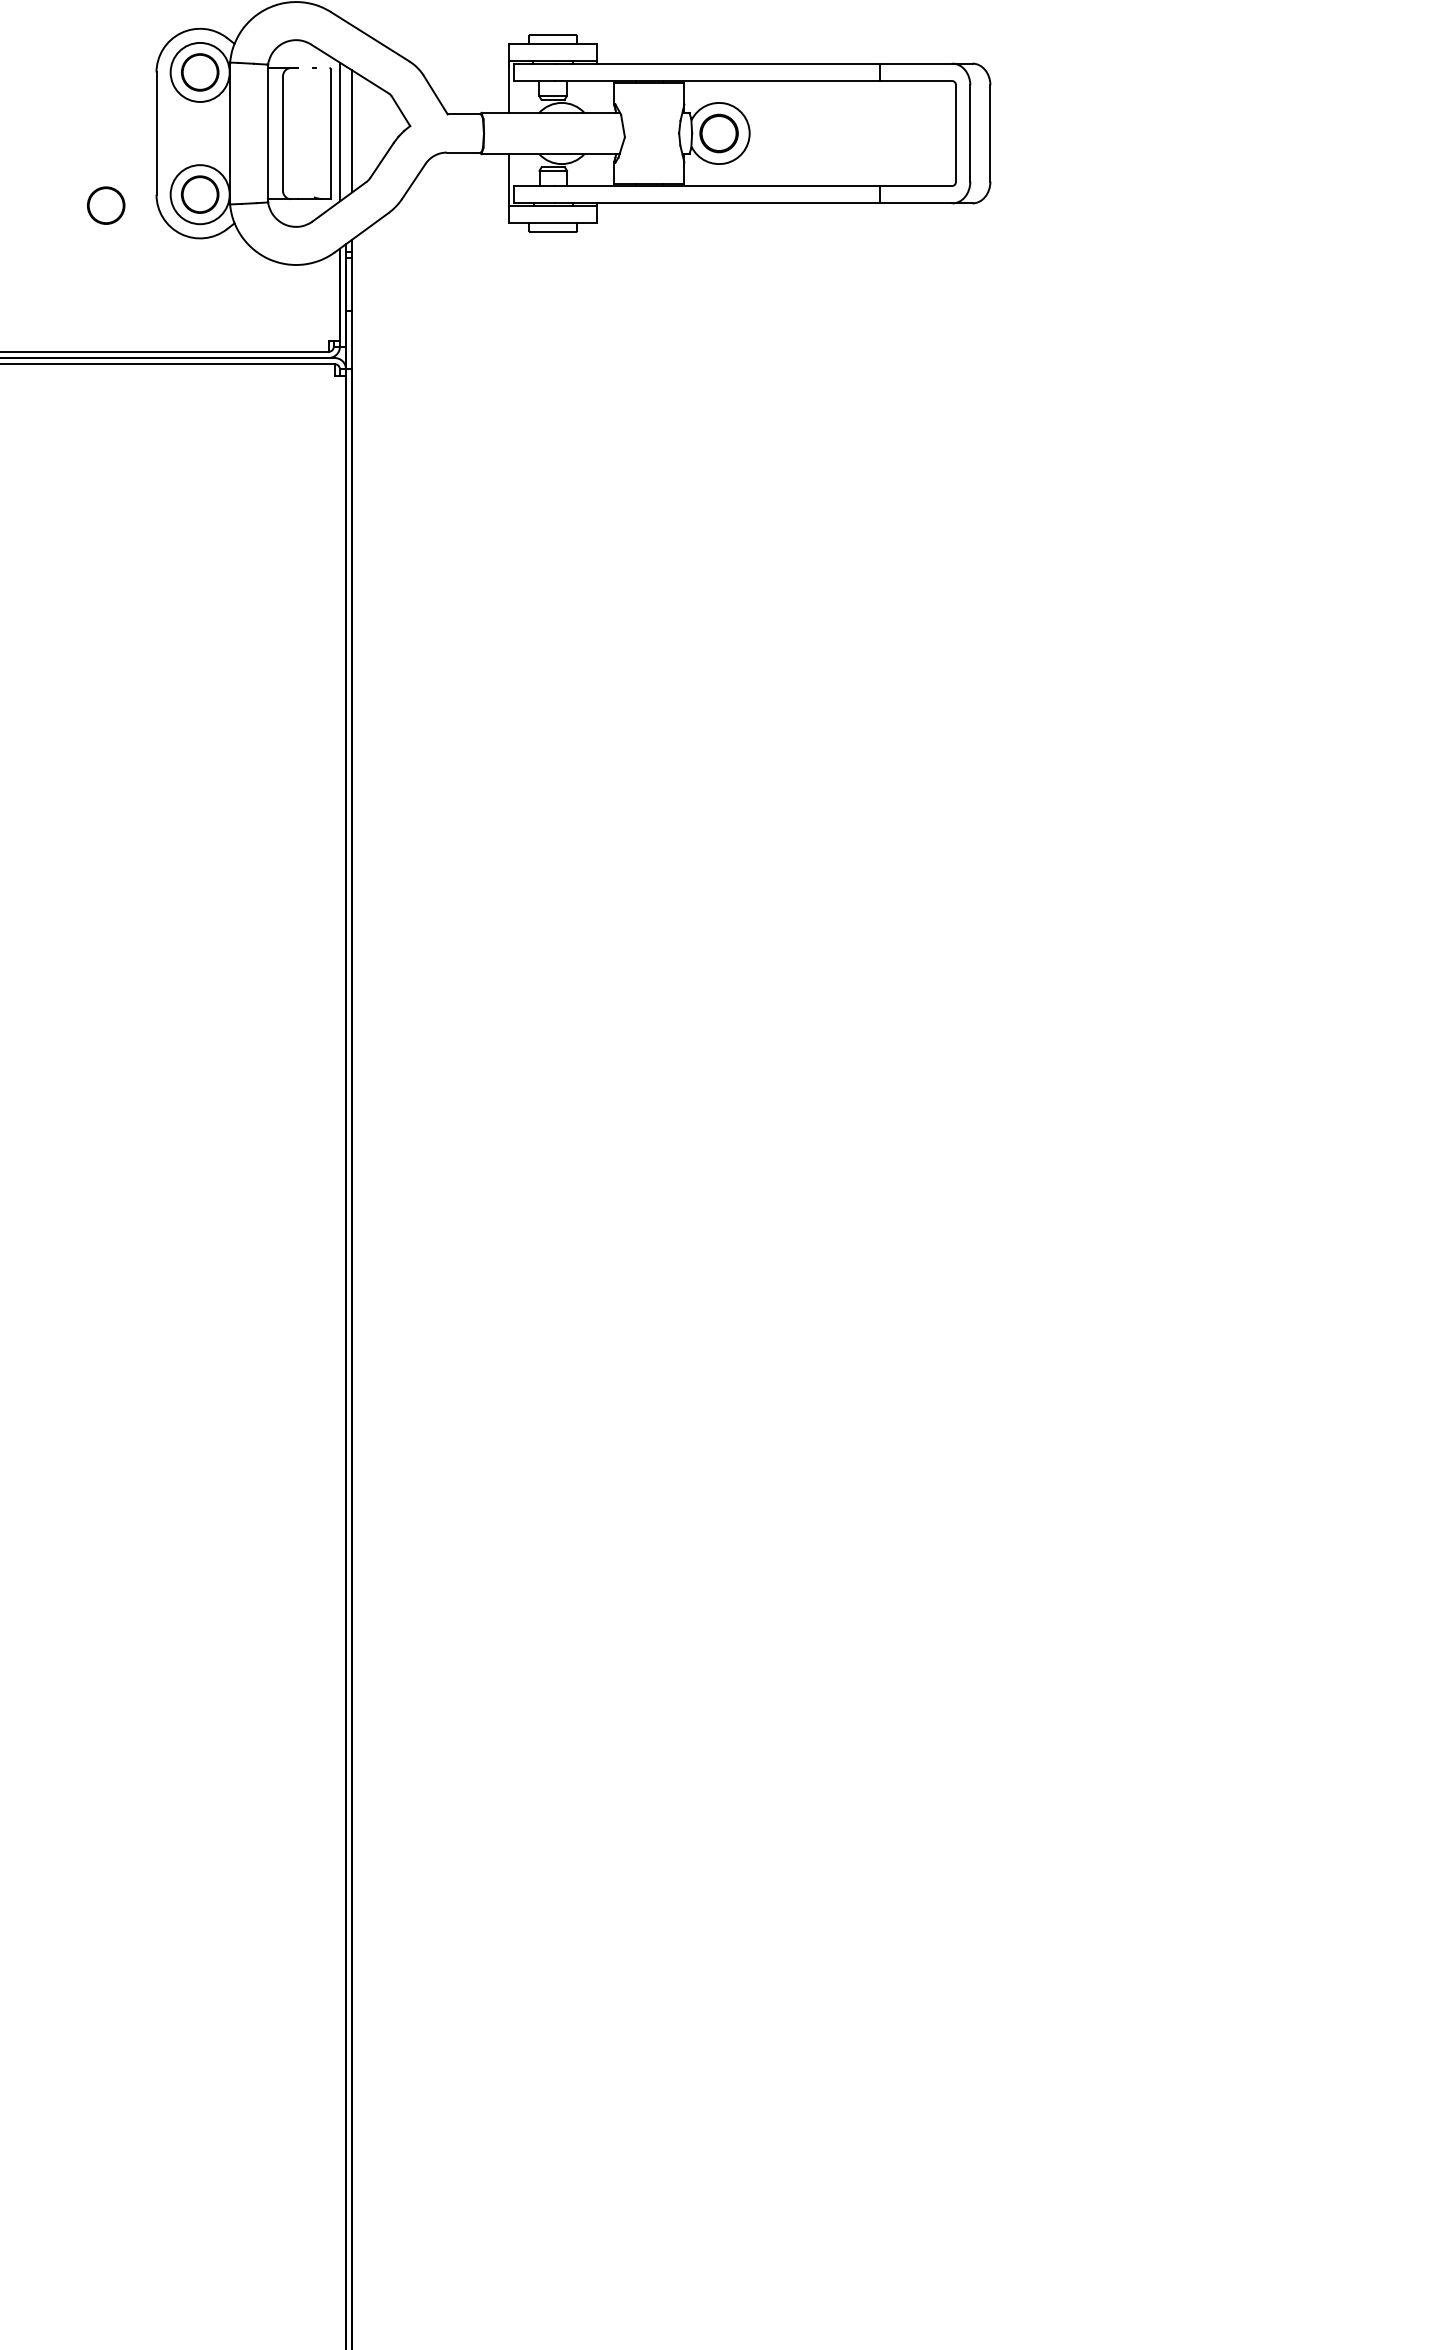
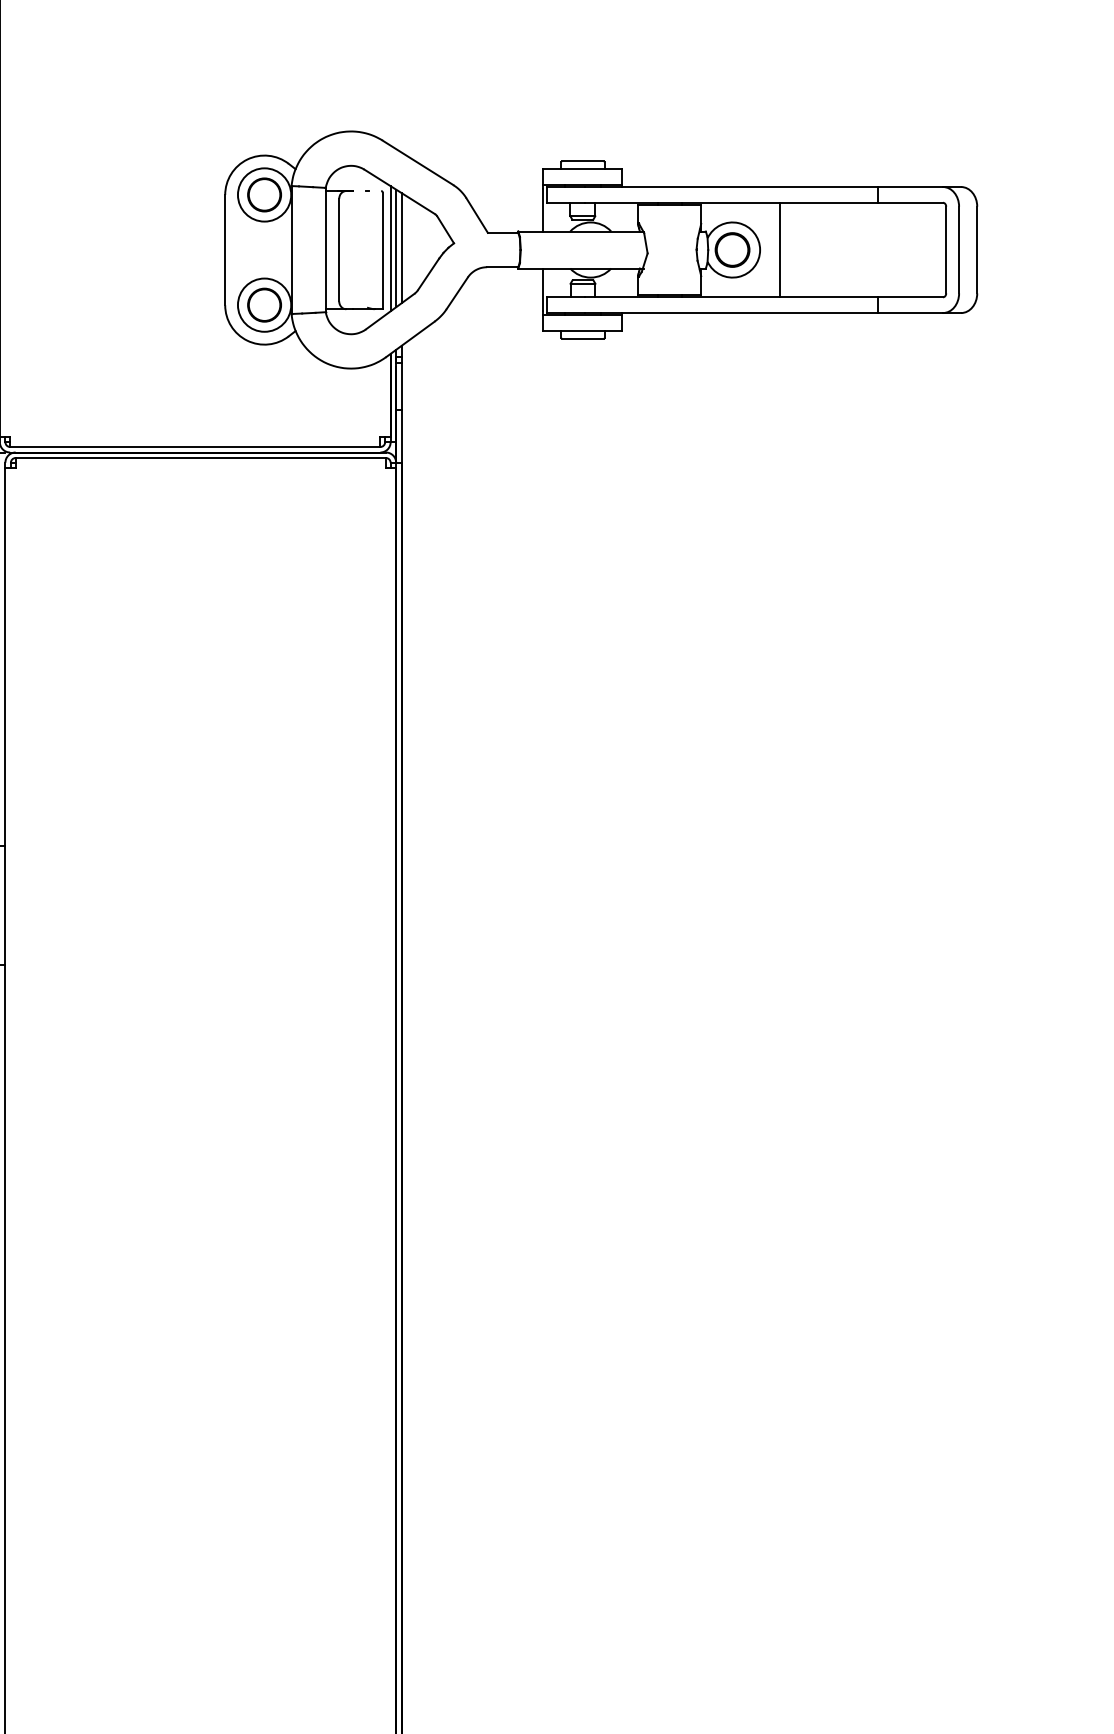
line: (346, 131) -> (396, 248), added
line: (771, 133) -> (779, 250), added
circle: (106, 205) -> (180, 314), removed

